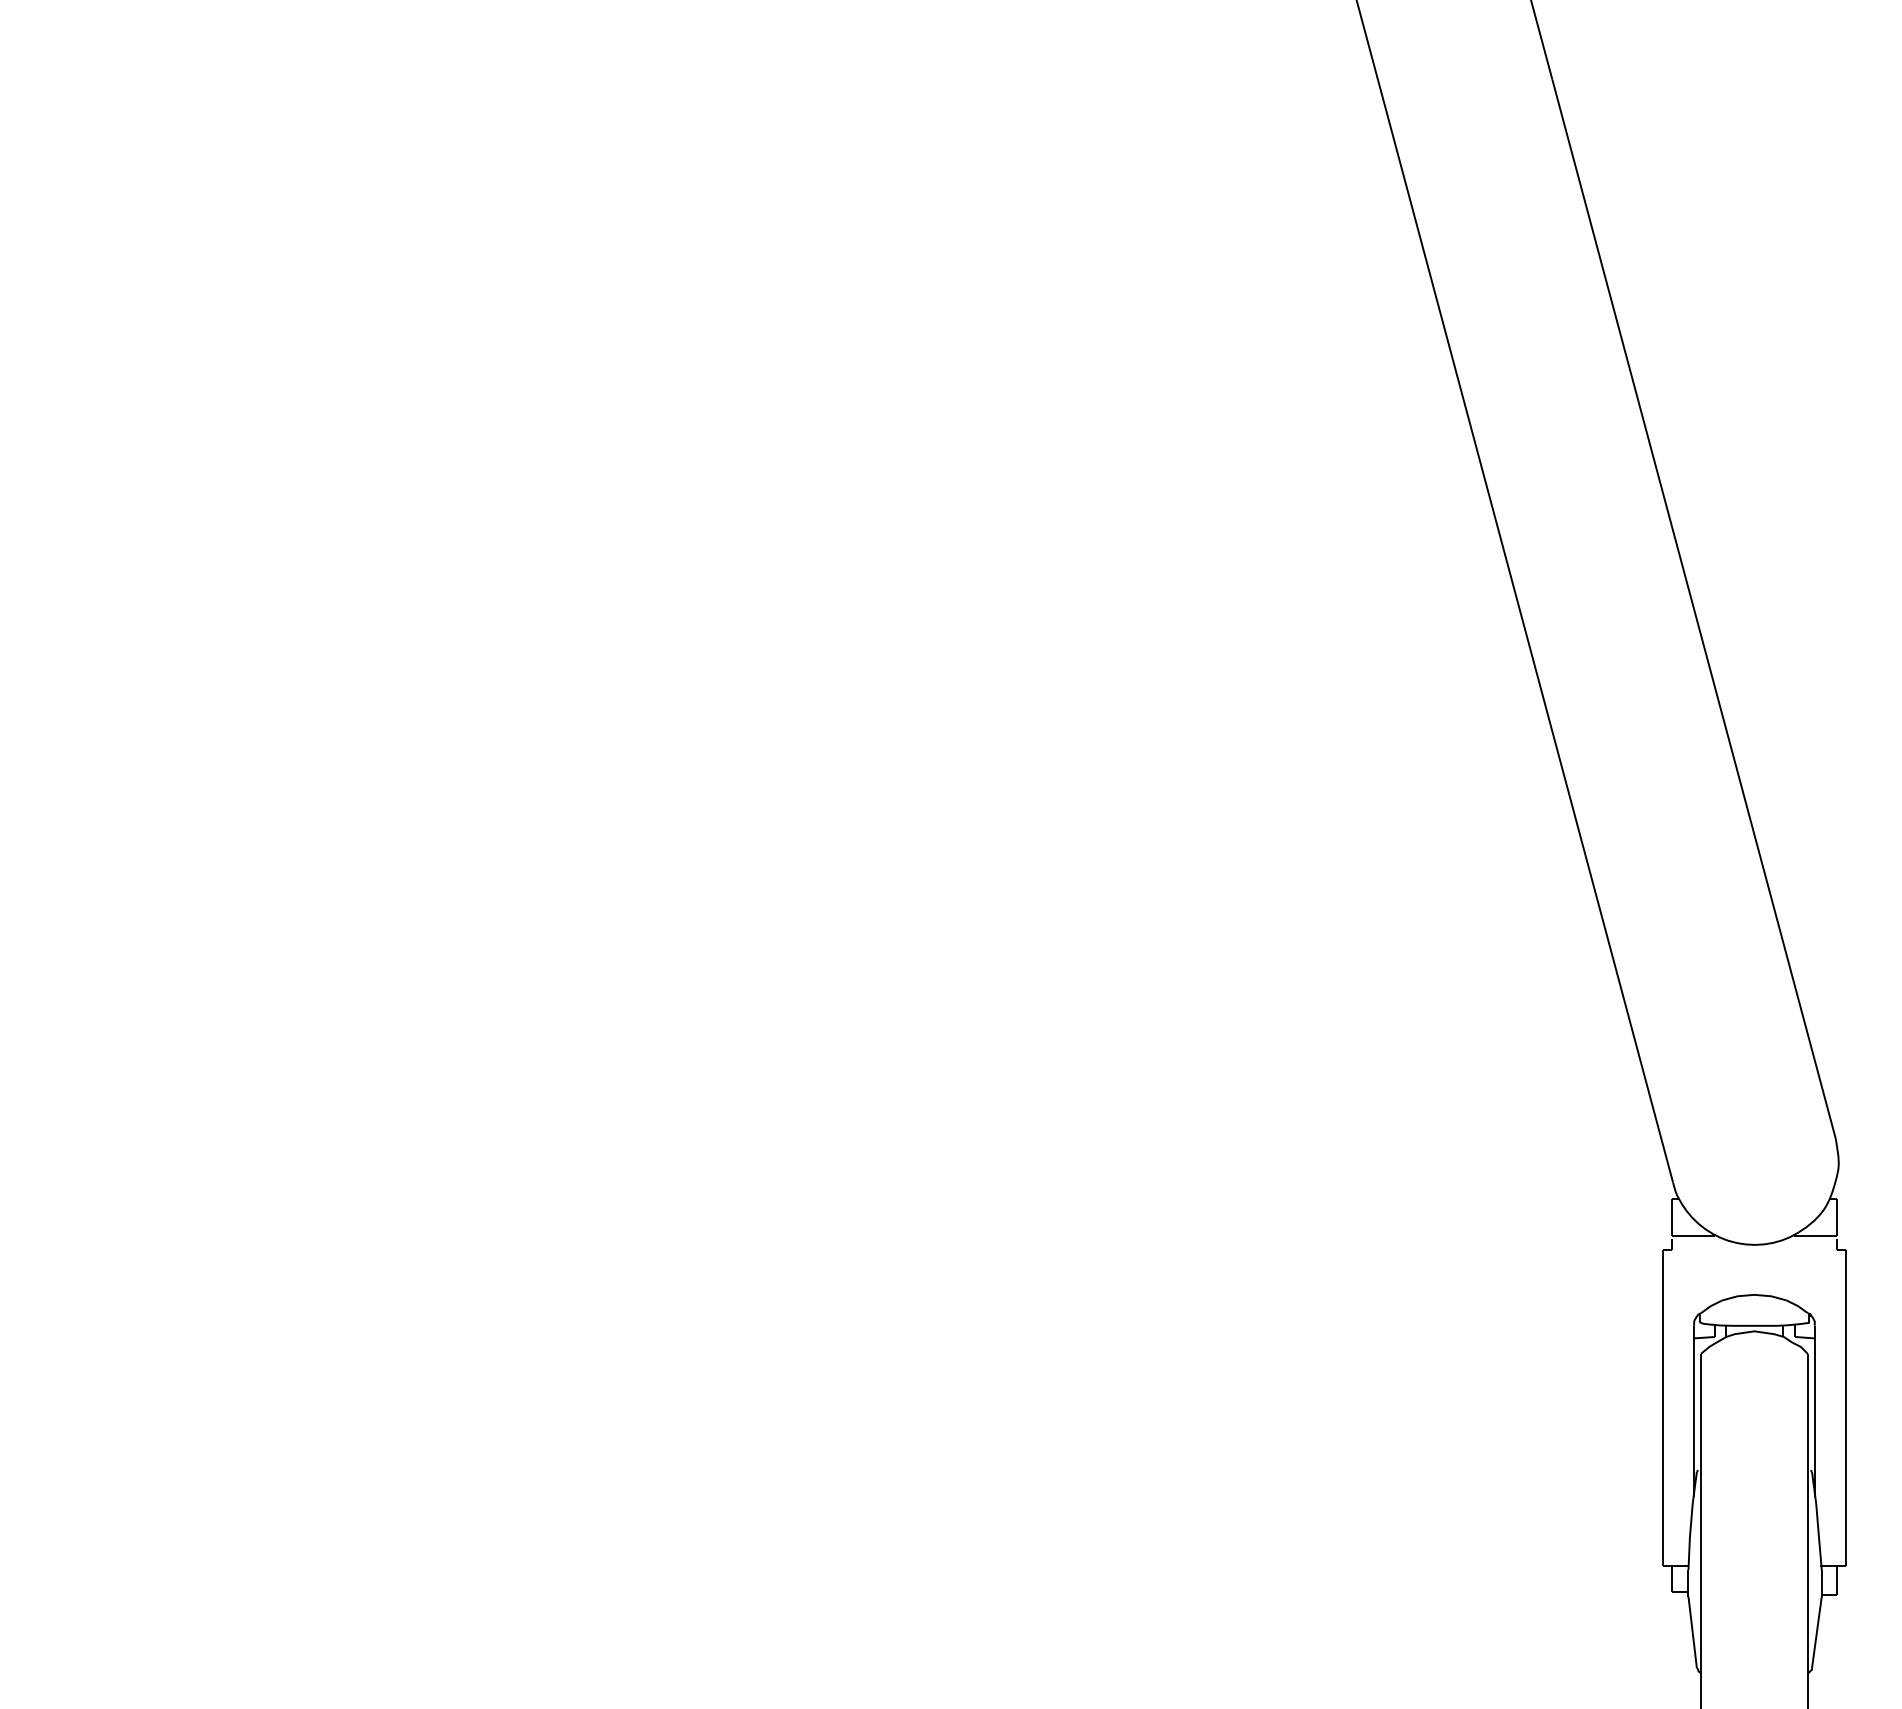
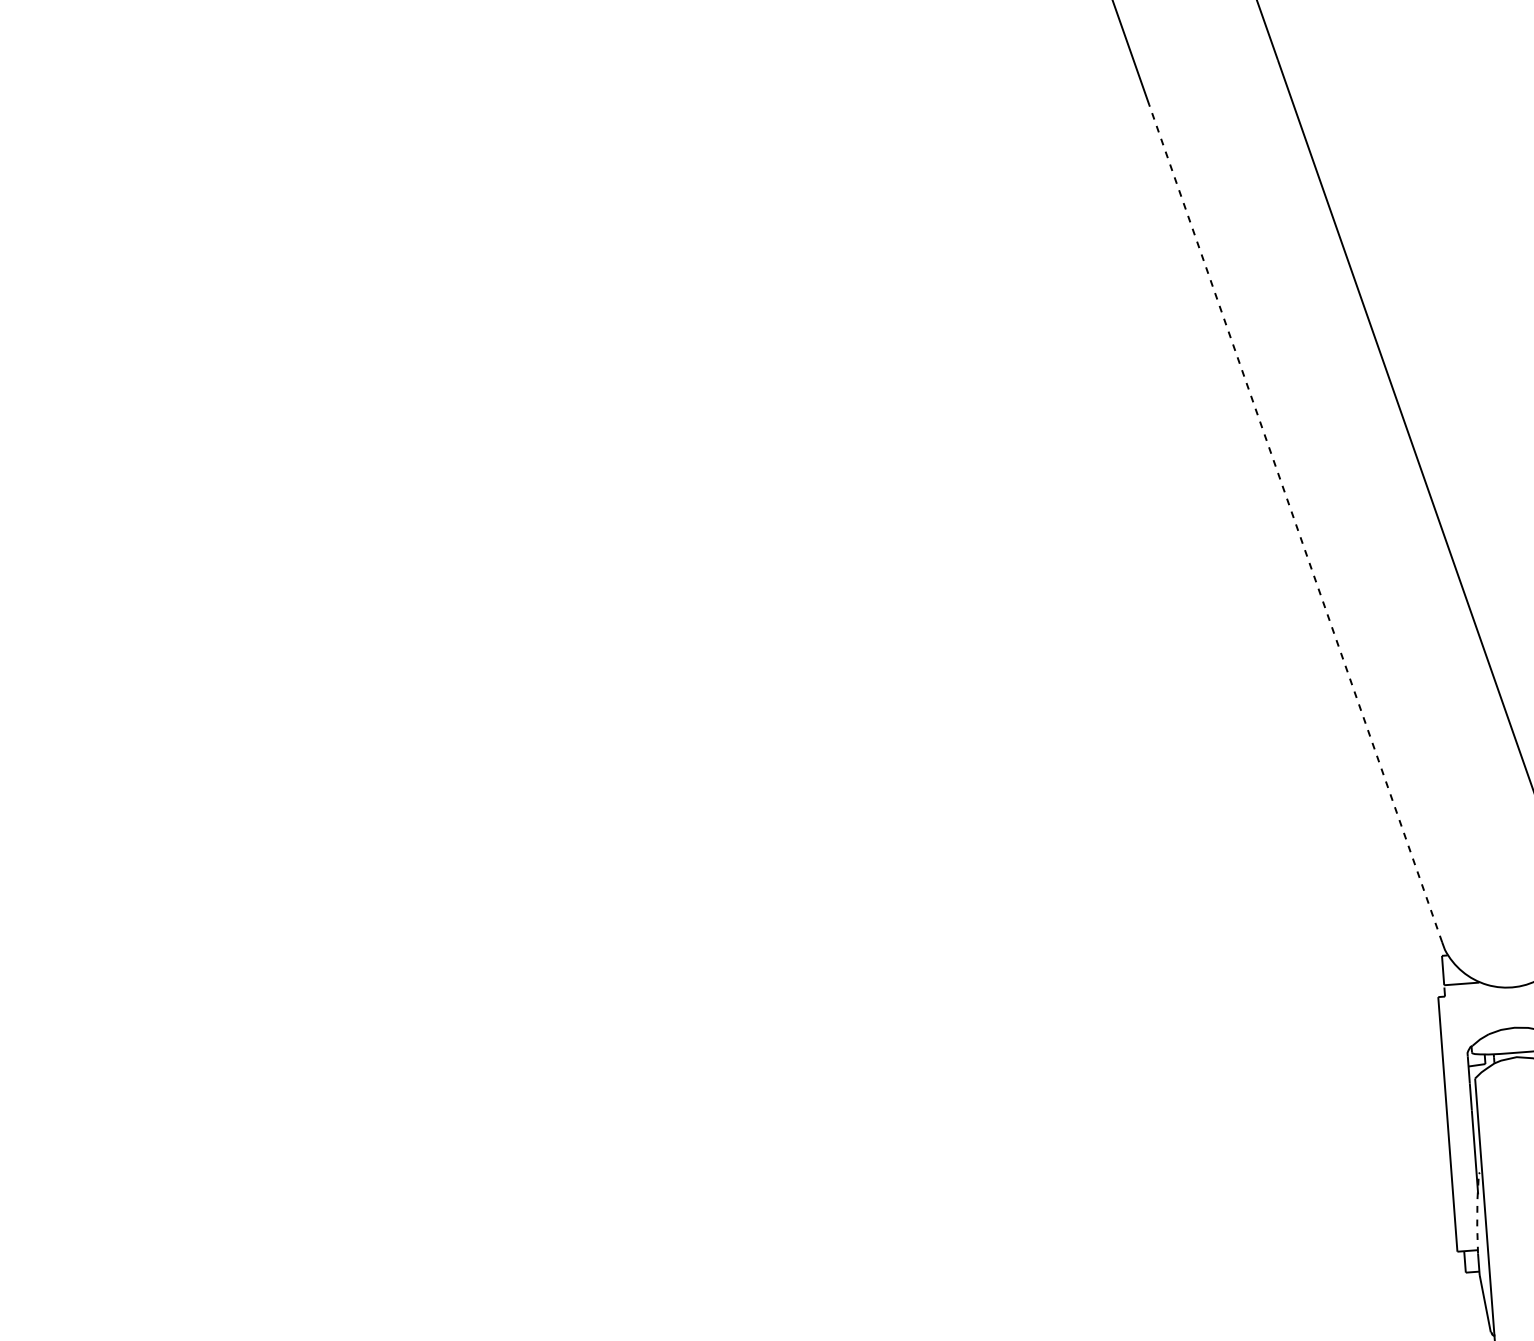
line: (1531, 652) -> (1295, 523), solid -> dashed
line: (1691, 1520) -> (1477, 1213), solid -> dashed

